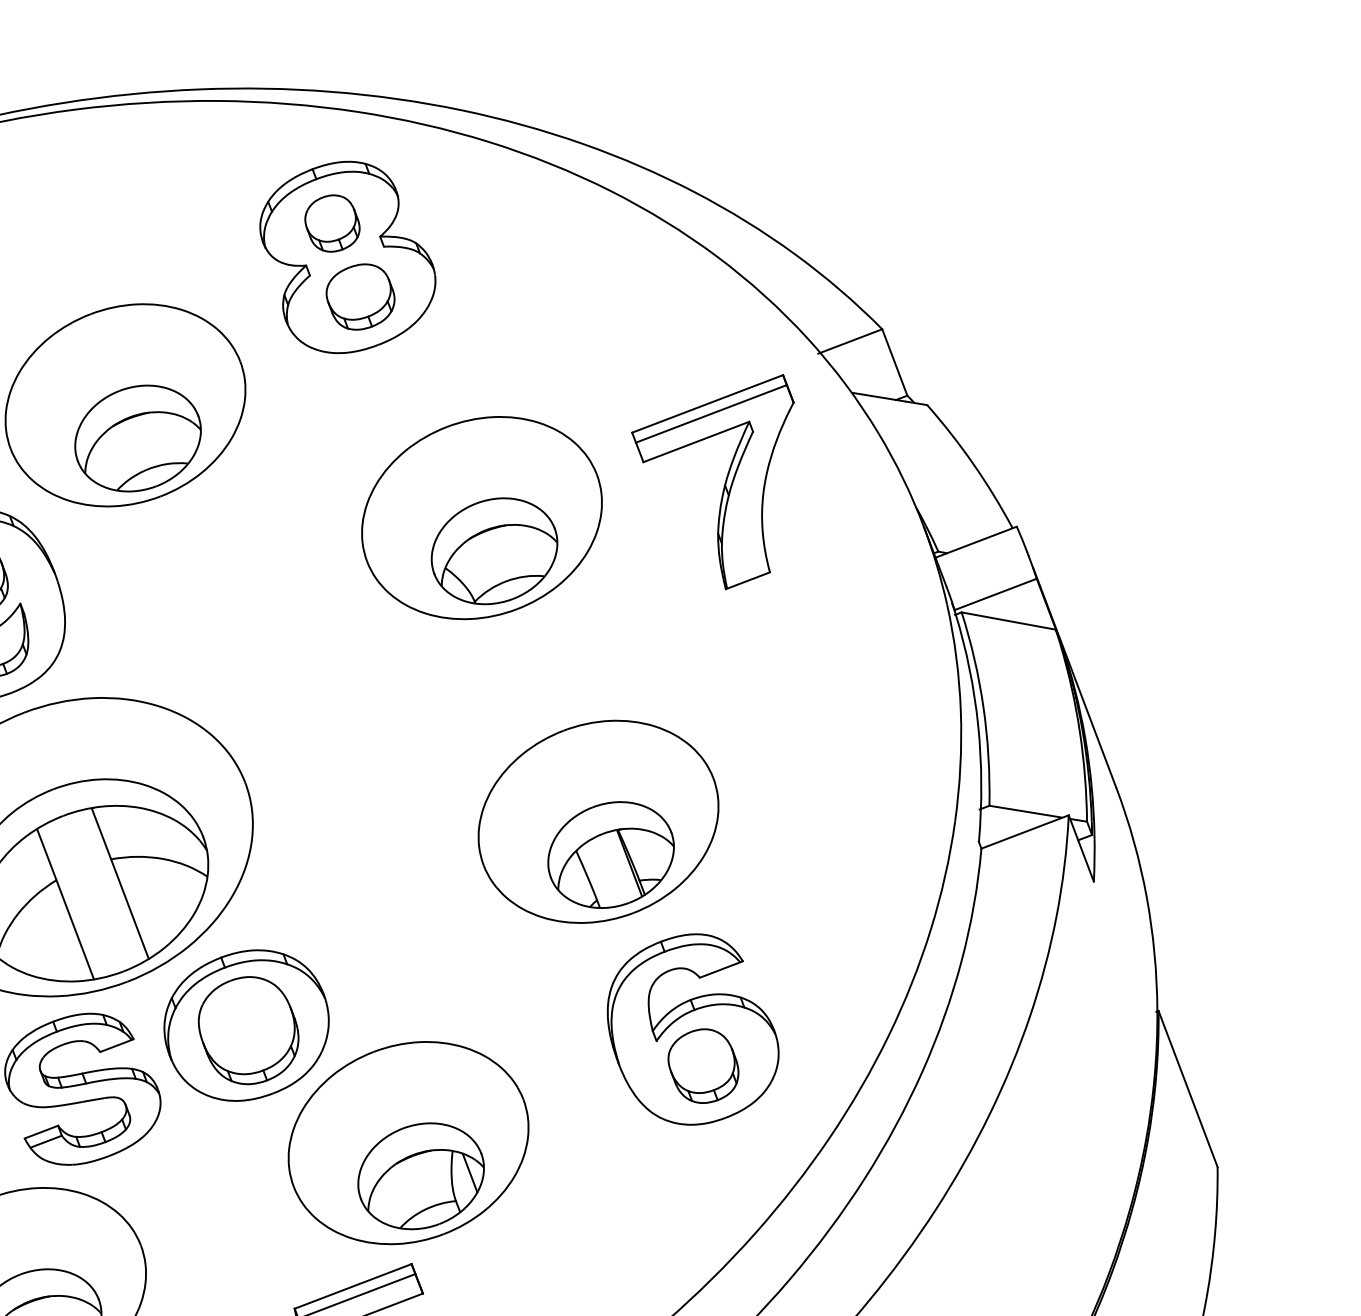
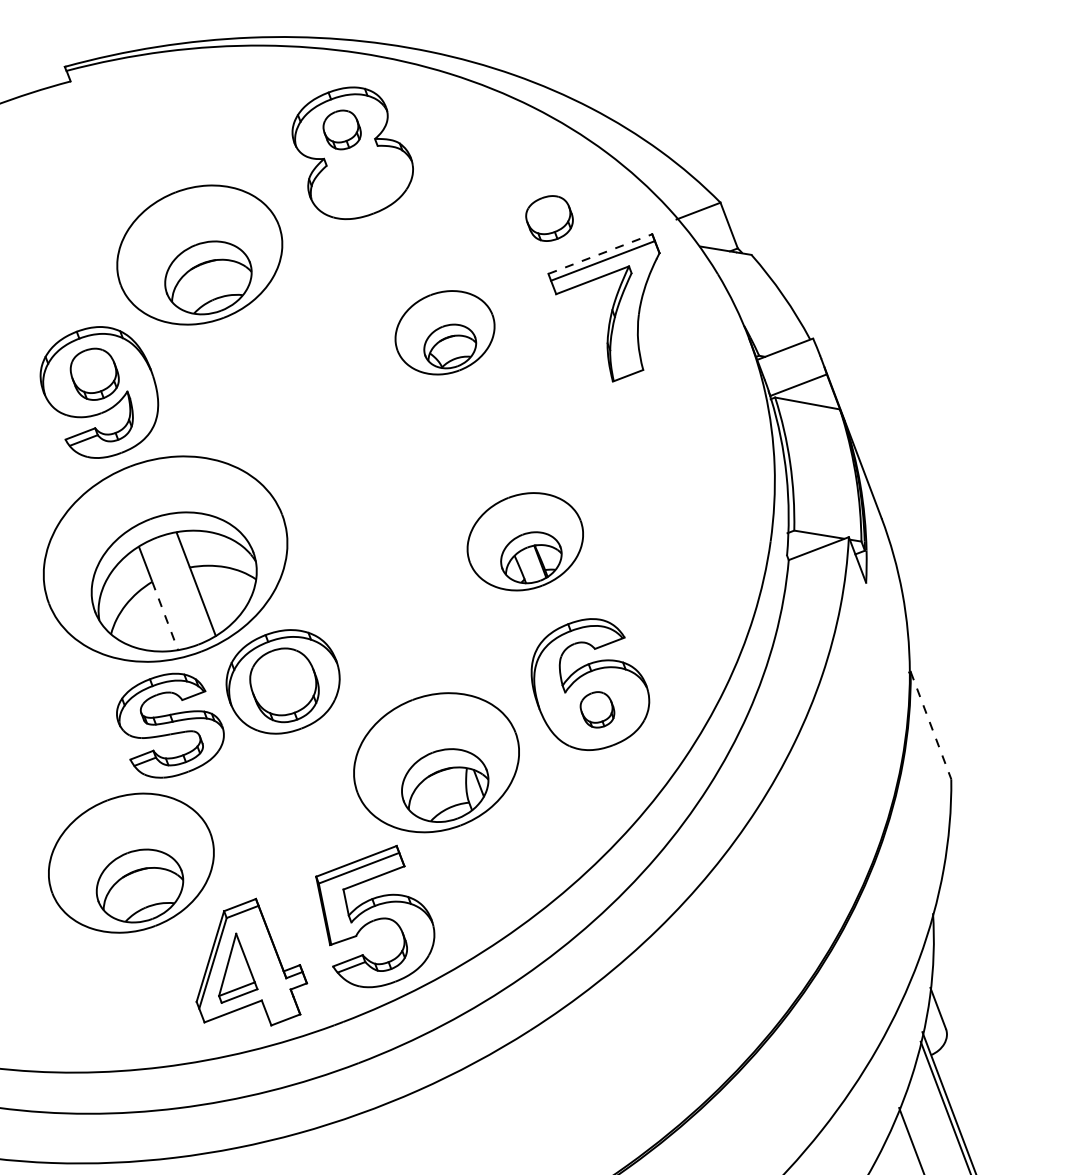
part: (360, 296) -> (549, 218), moved
line: (707, 404) -> (600, 254), solid -> dashed
part: (481, 517) -> (444, 332), size x0.6
part: (598, 821) -> (525, 541), size x0.7
line: (75, 930) -> (165, 616), solid -> dashed
part: (703, 1065) -> (597, 709), size x0.7
line: (1188, 1090) -> (931, 726), solid -> dashed
part: (408, 1142) -> (436, 762), moved

